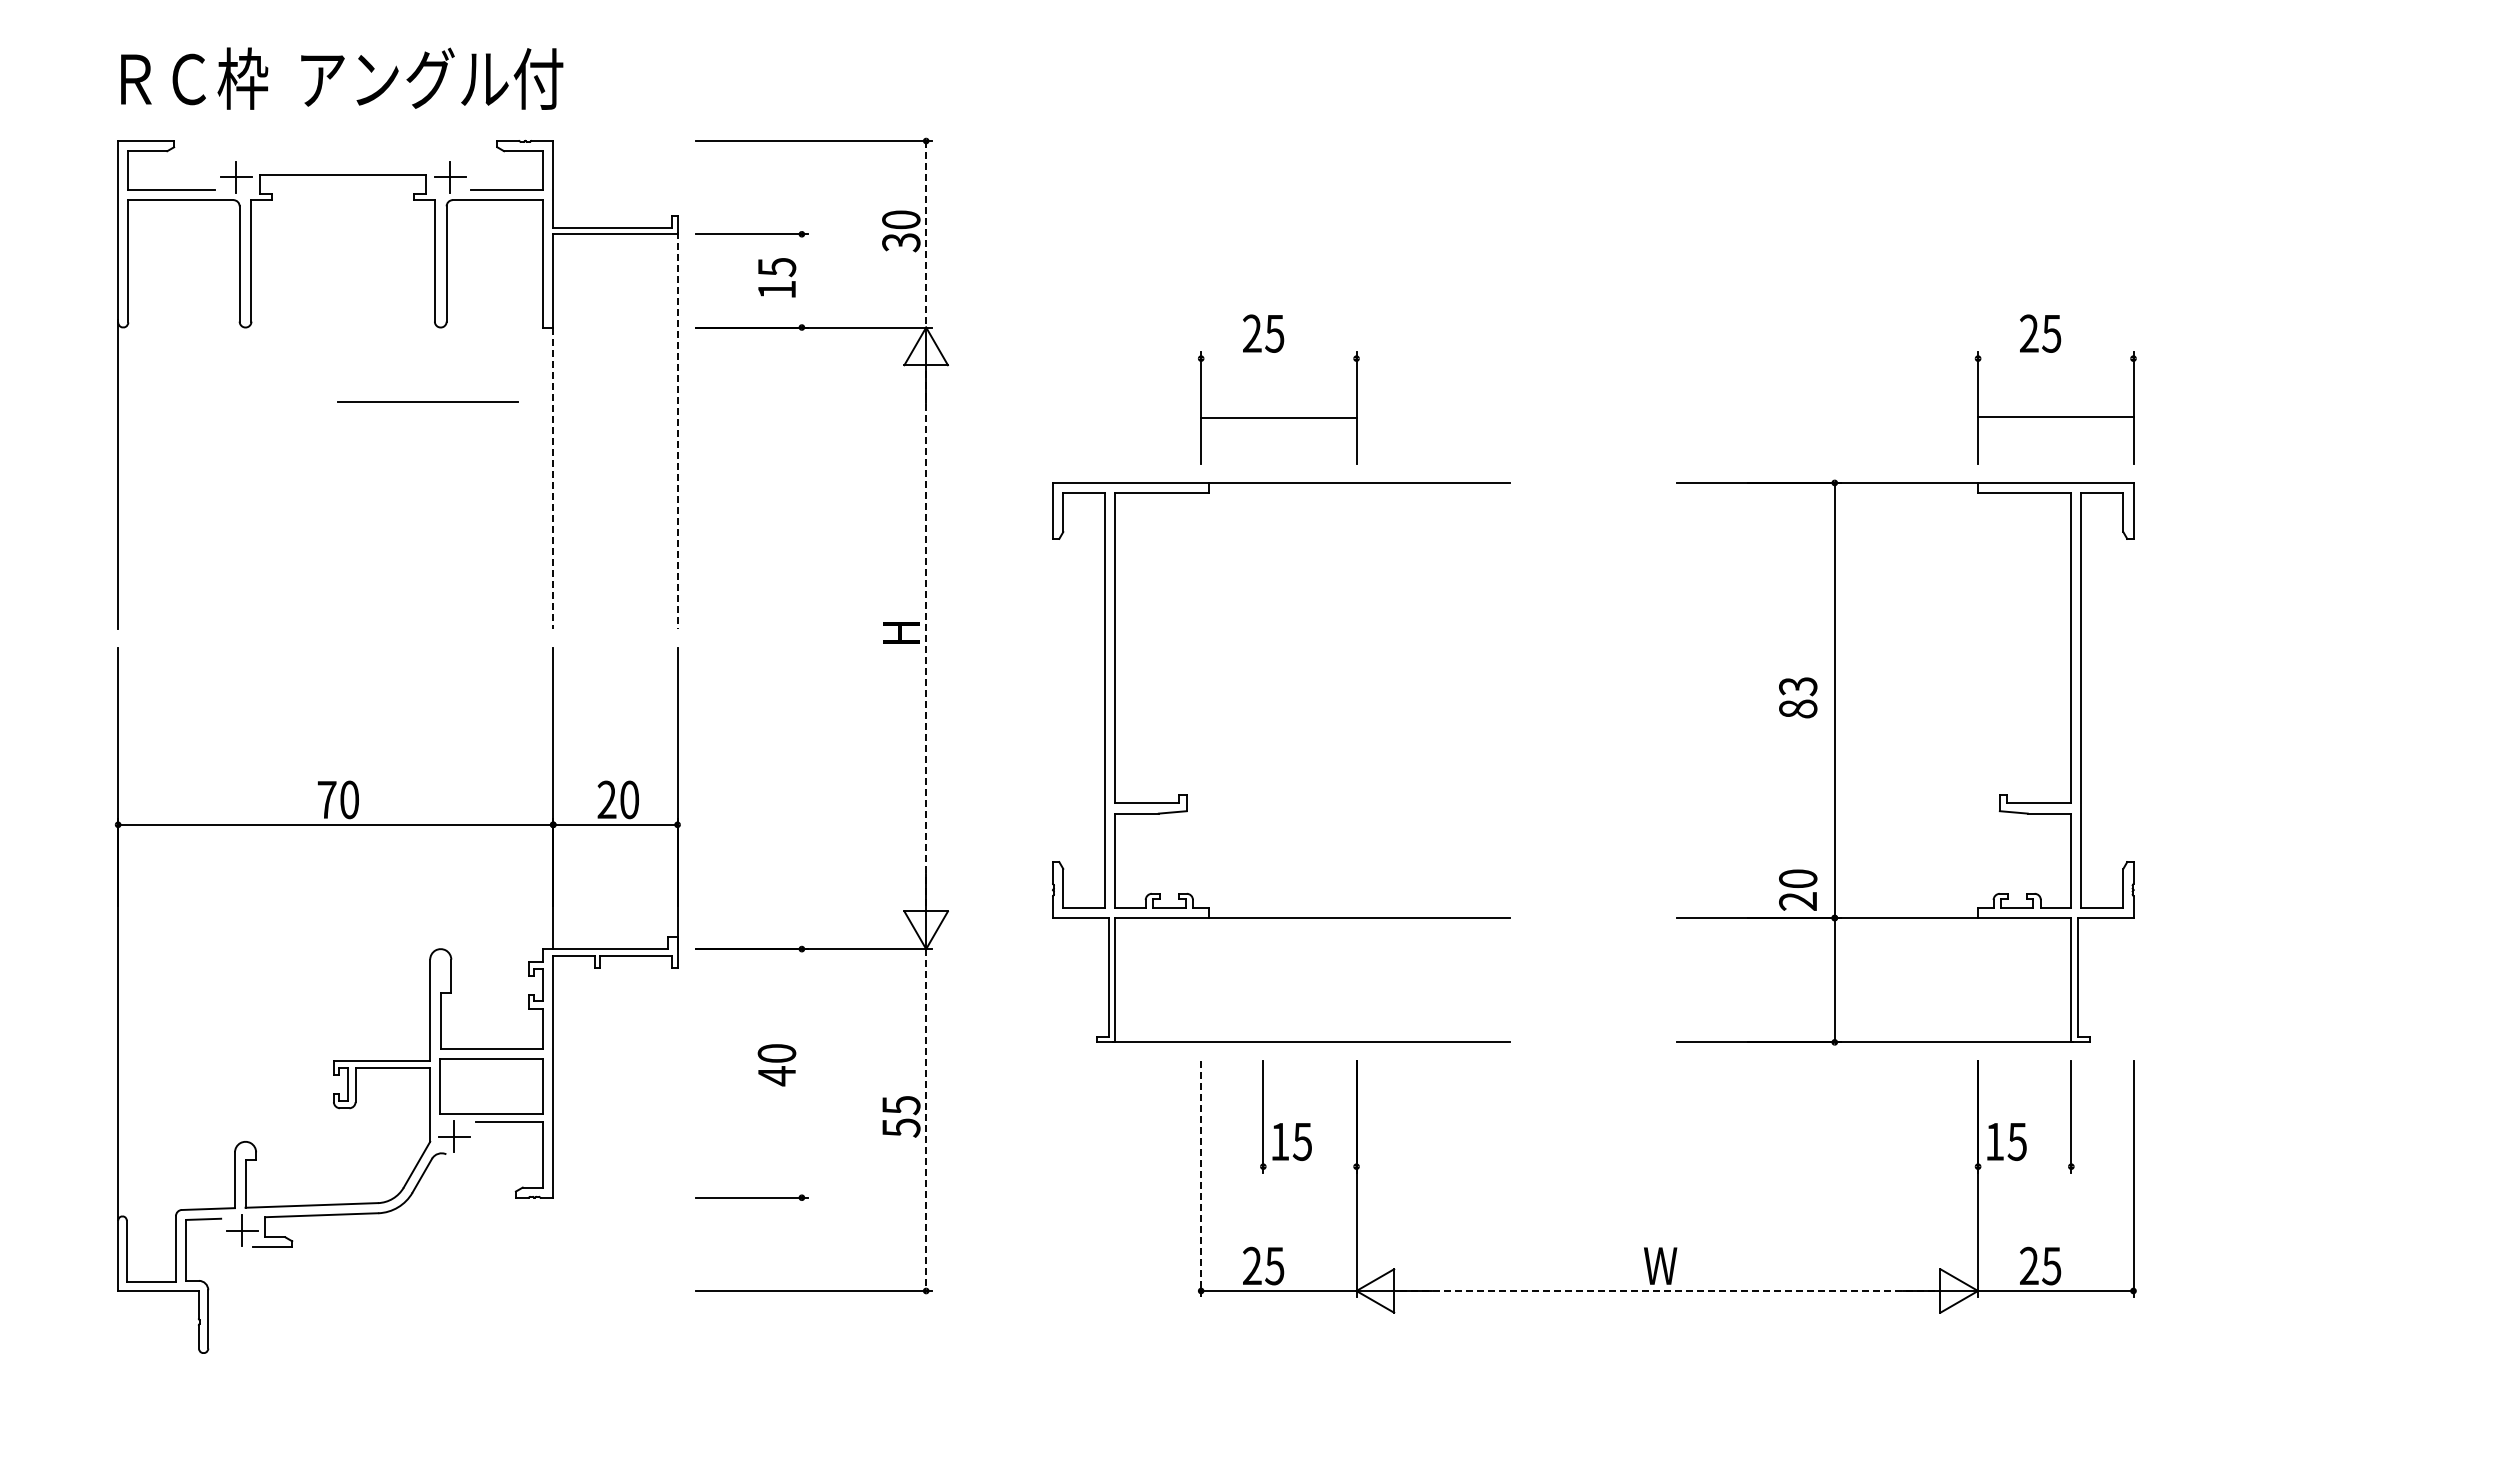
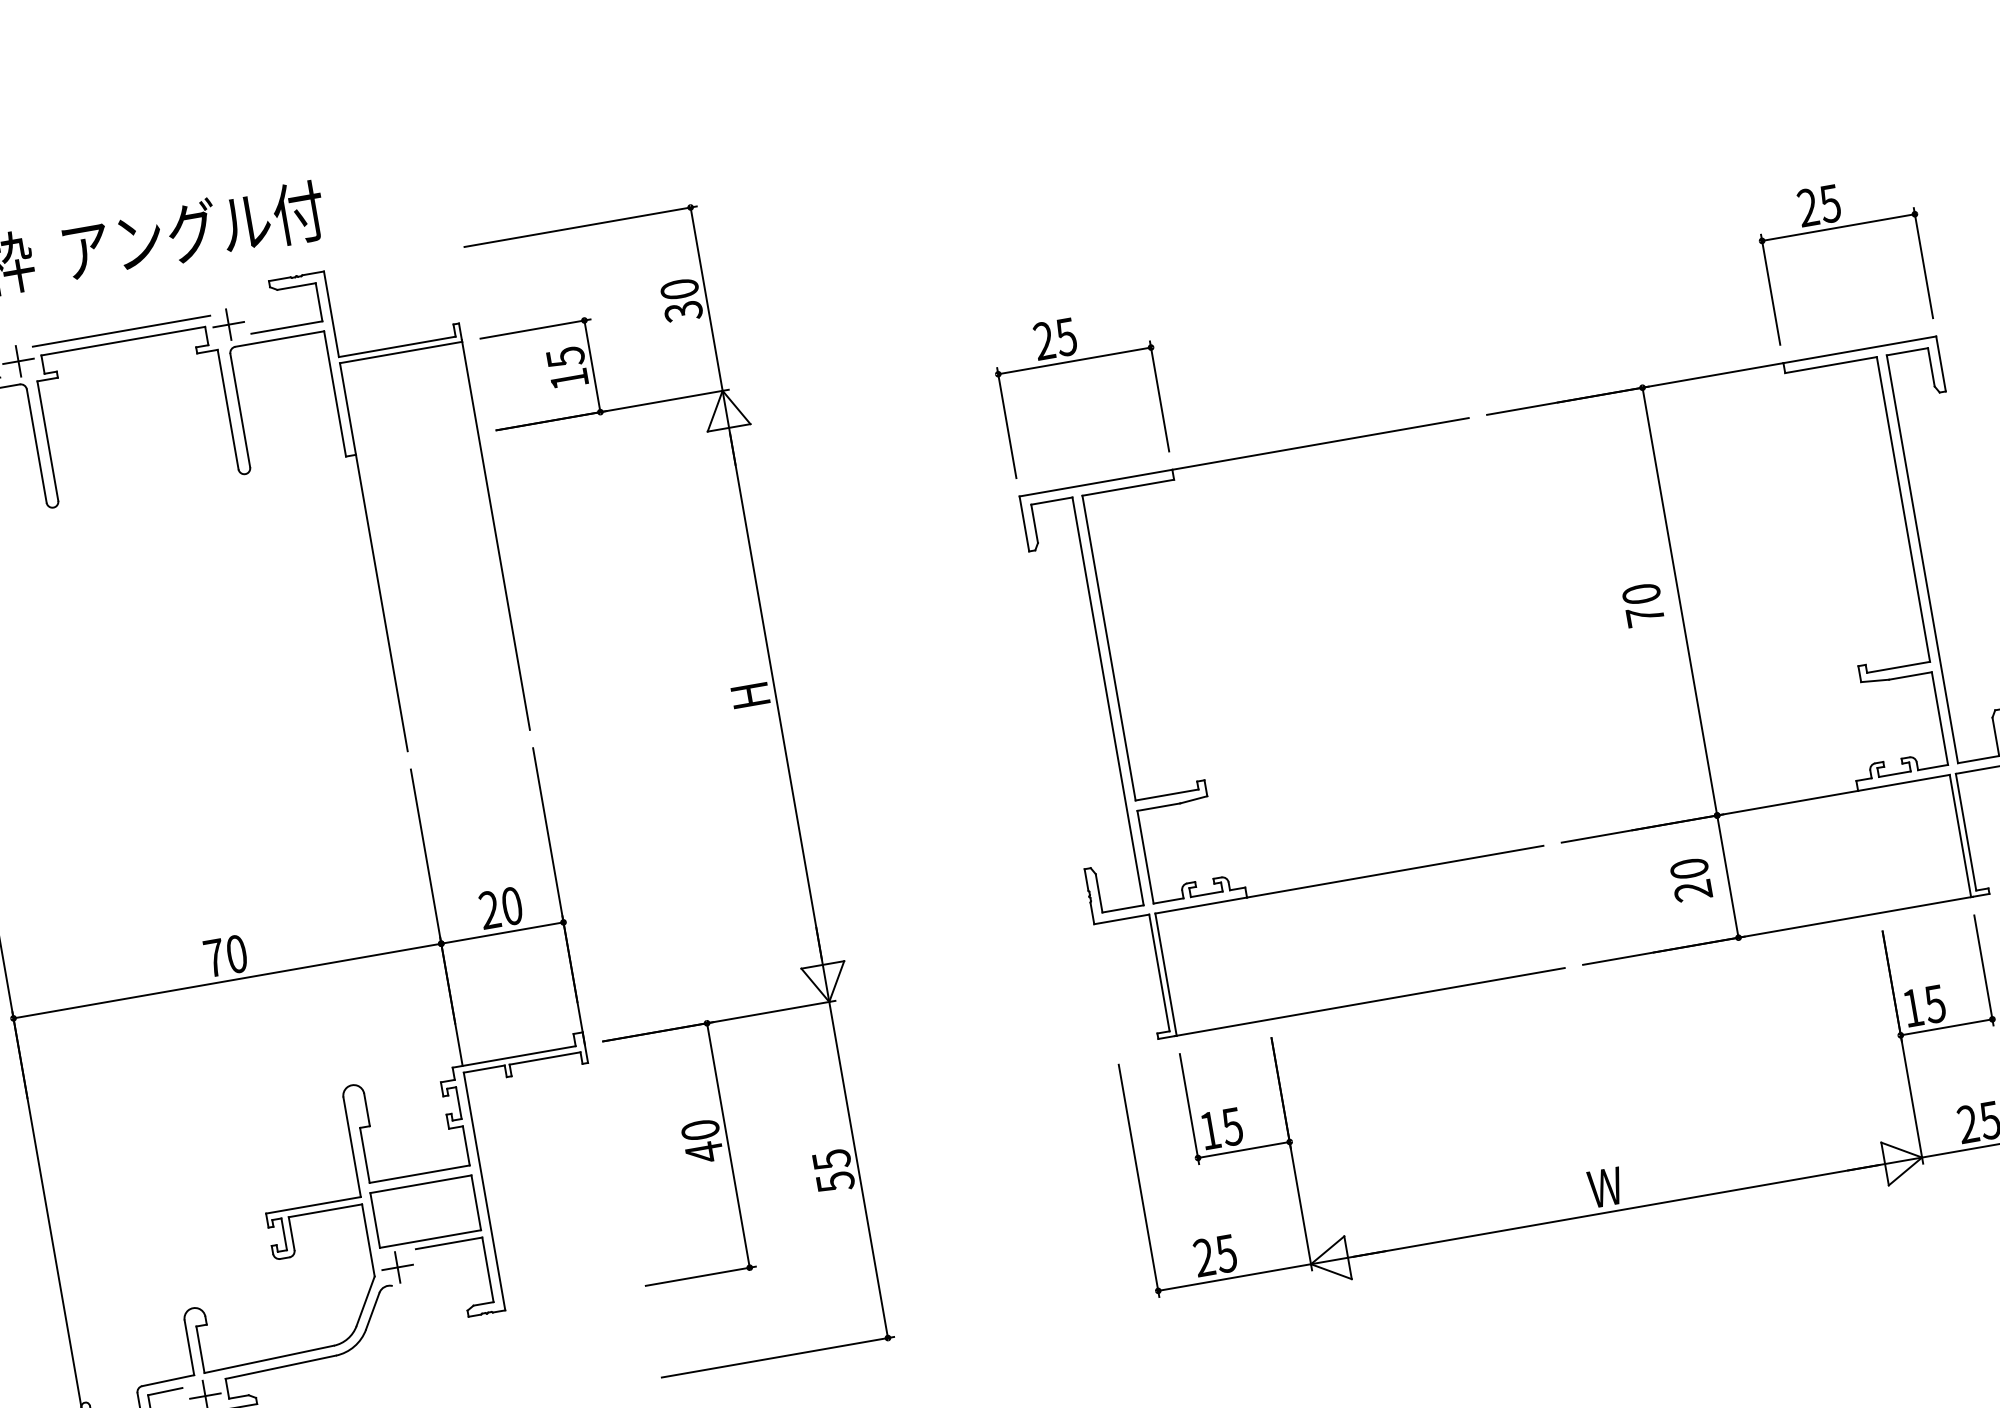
line: (926, 234) -> (706, 299), dashed -> solid
line: (801, 280) -> (591, 365), added
line: (427, 401) -> (120, 330), moved
line: (2055, 416) -> (1838, 227), moved
line: (1278, 417) -> (1074, 360), moved
line: (677, 431) -> (495, 535), dashed -> solid
line: (553, 478) -> (382, 603), dashed -> solid
line: (926, 638) -> (776, 696), dashed -> solid
text: (1798, 697) -> (1643, 604), 83 -> 70
part: (1187, 794) -> (1205, 779), moved
text: (1798, 889) -> (1691, 879), moved
line: (801, 1073) -> (728, 1145), added
line: (926, 1120) -> (858, 1170), dashed -> solid
line: (1309, 1166) -> (1243, 1149), added
line: (2024, 1166) -> (1946, 1027), added
line: (1201, 1179) -> (1139, 1181), dashed -> solid
line: (1666, 1290) -> (1615, 1210), dashed -> solid

